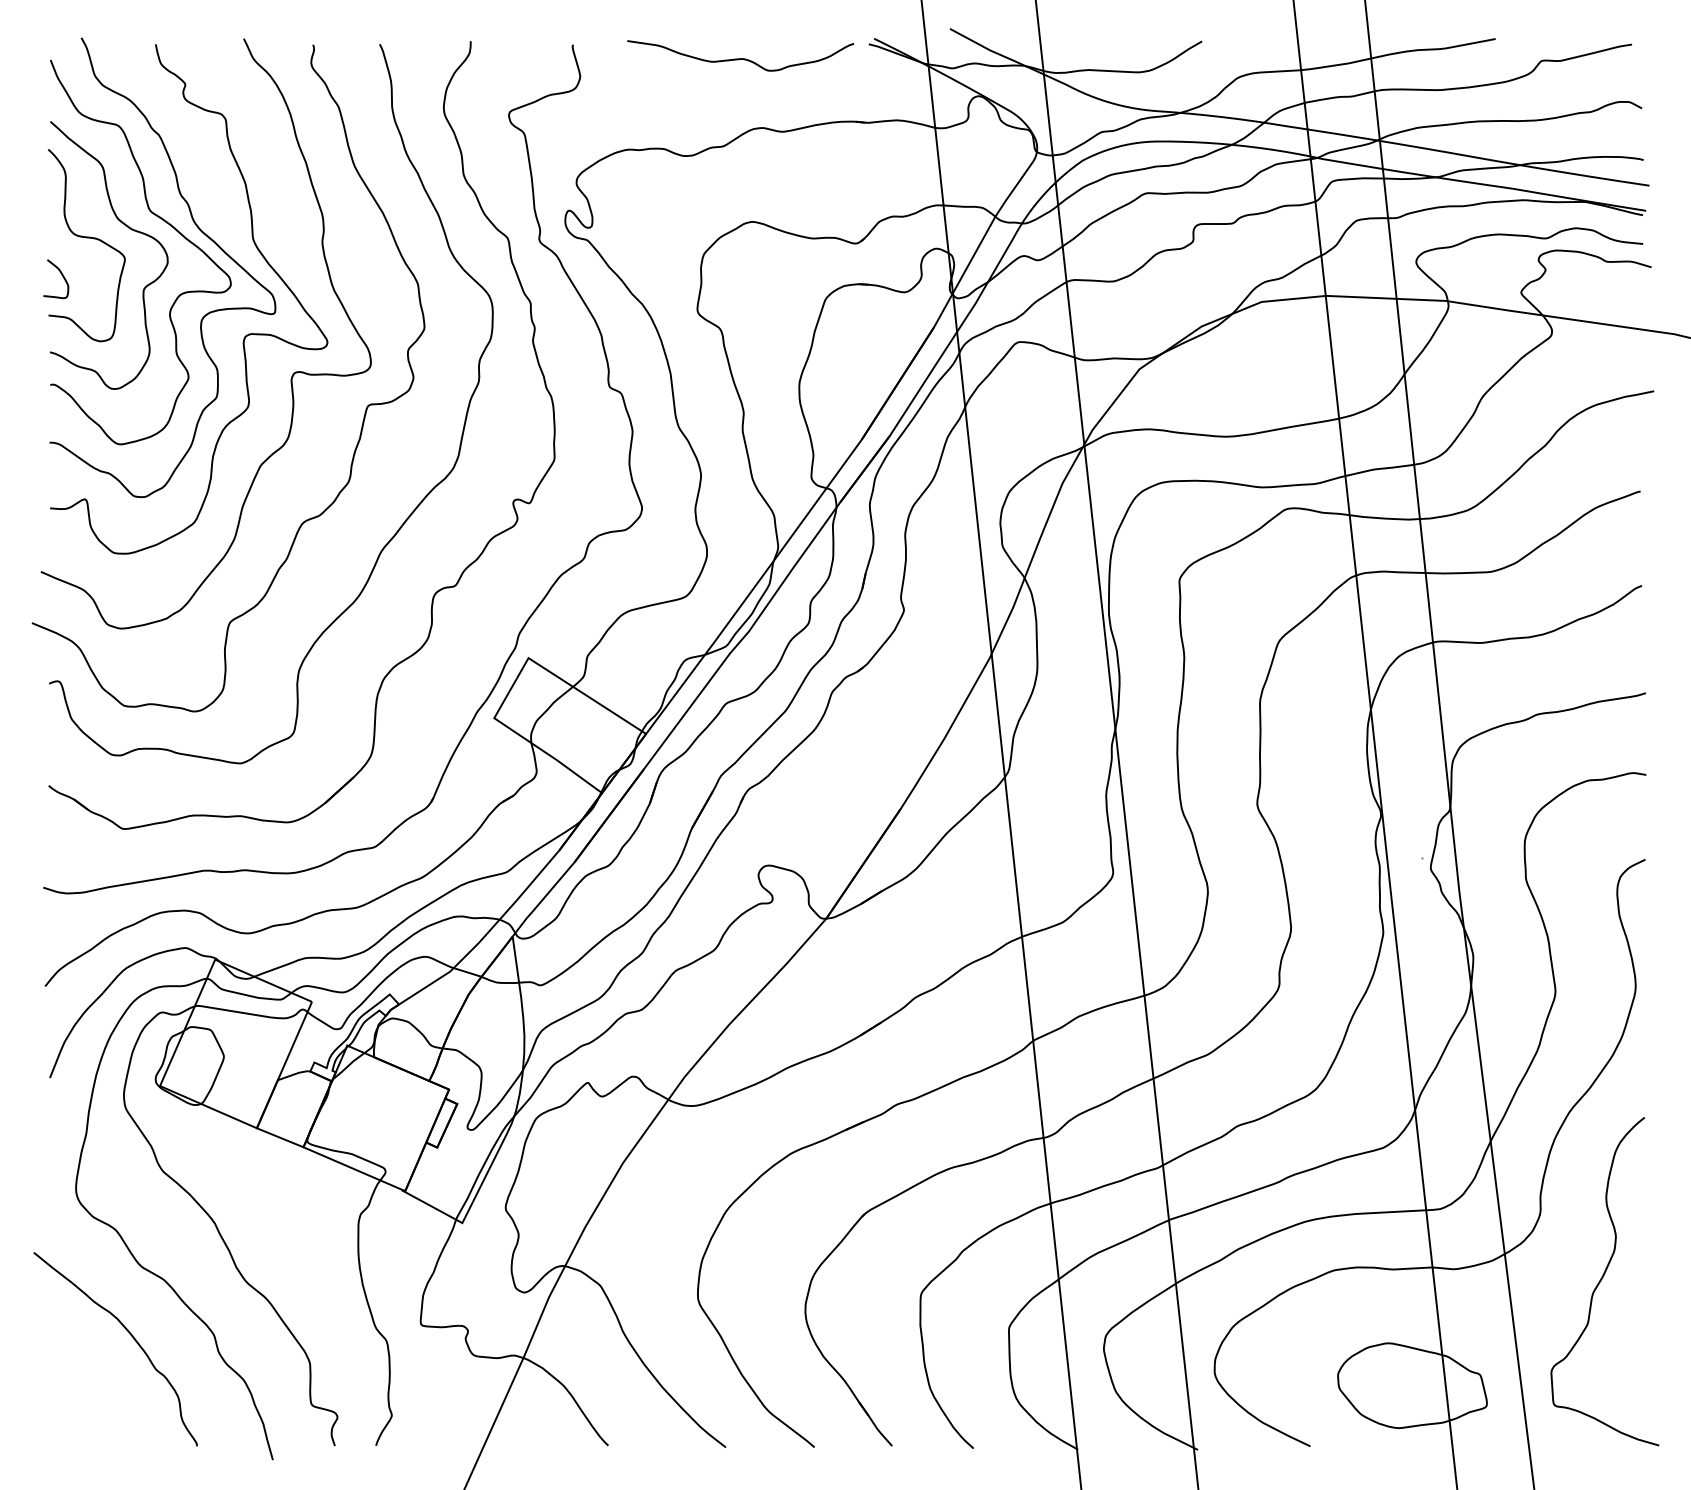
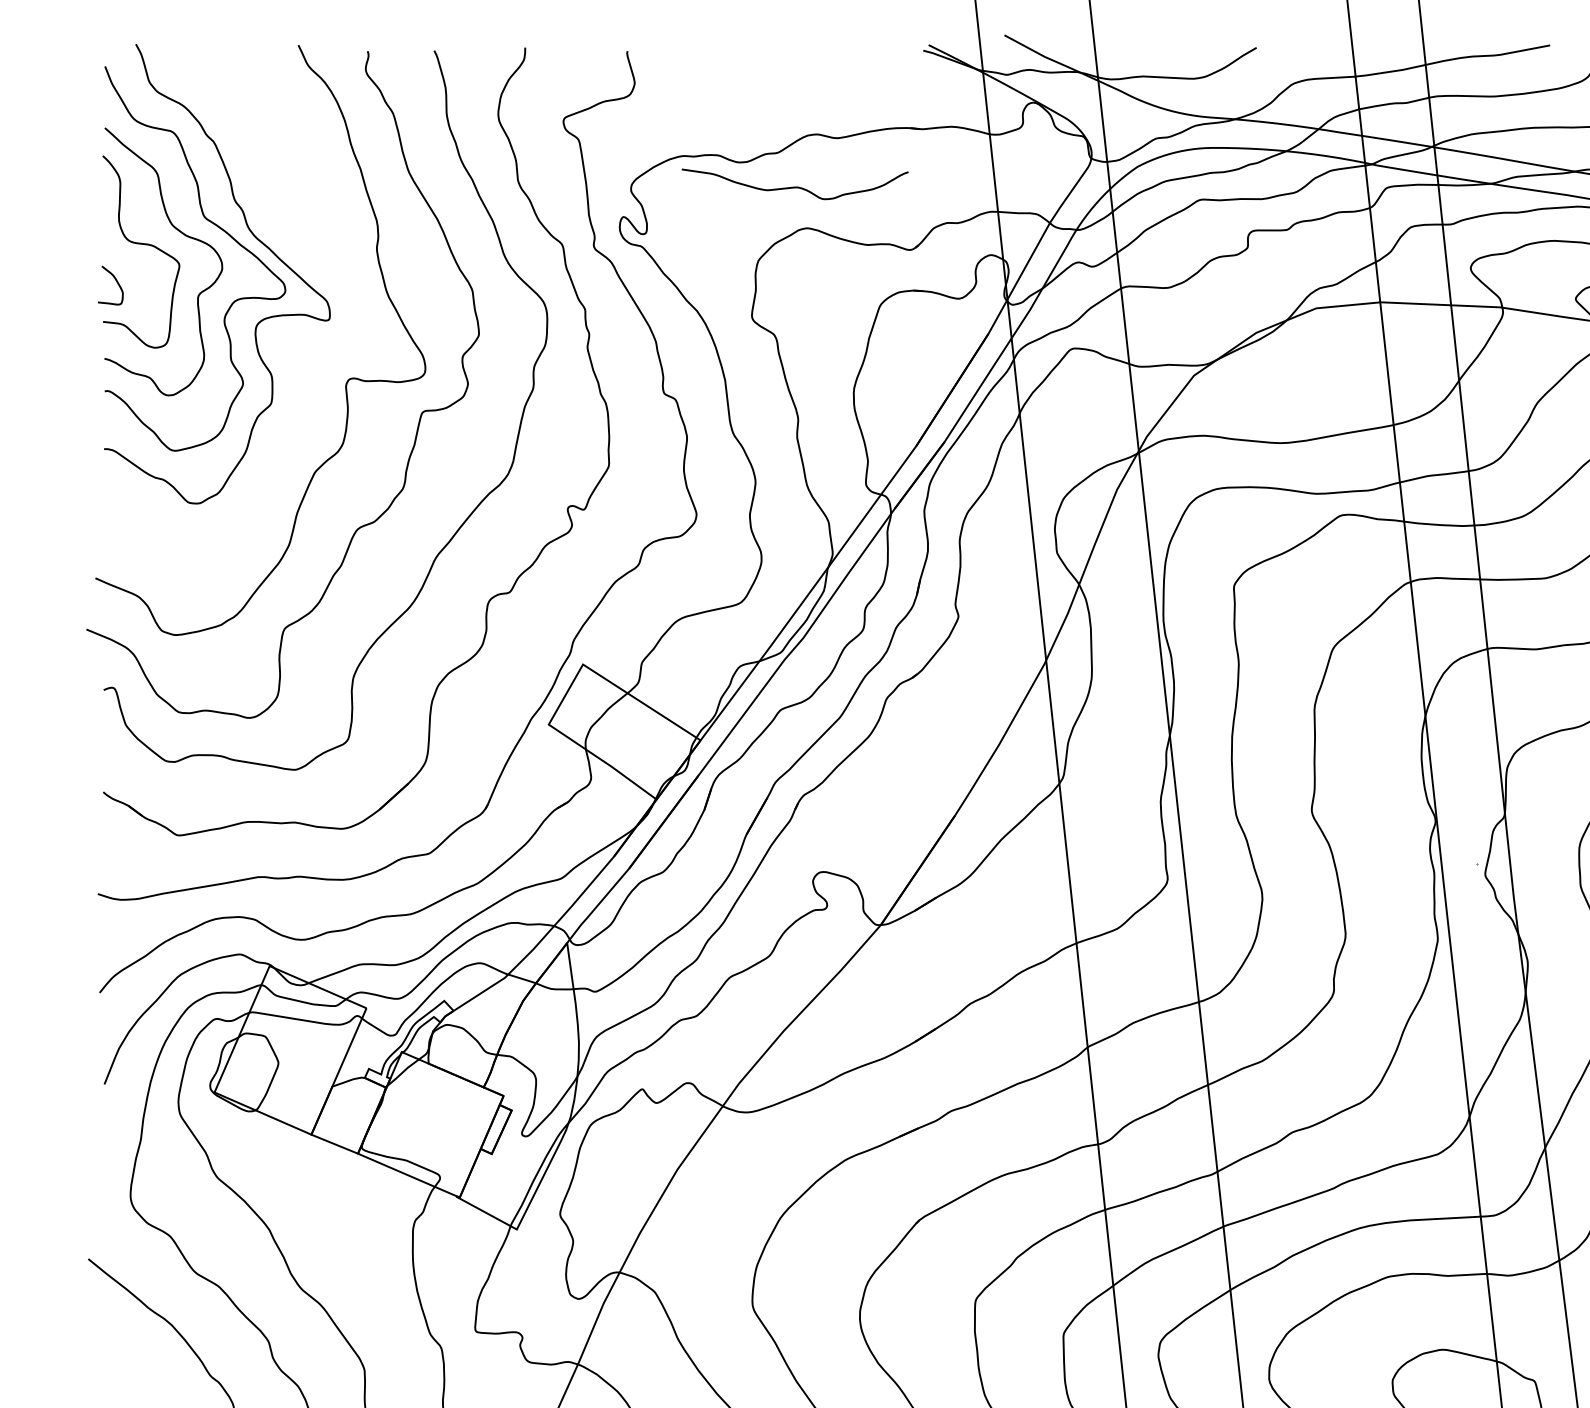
curve: (740, 58) -> (795, 186), moved
curve: (244, 336) -> (299, 342), removed

